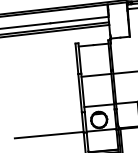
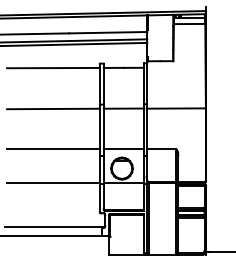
line: (41, 49) -> (53, 67), added
line: (44, 80) -> (53, 108), added
line: (47, 110) -> (53, 149), added

